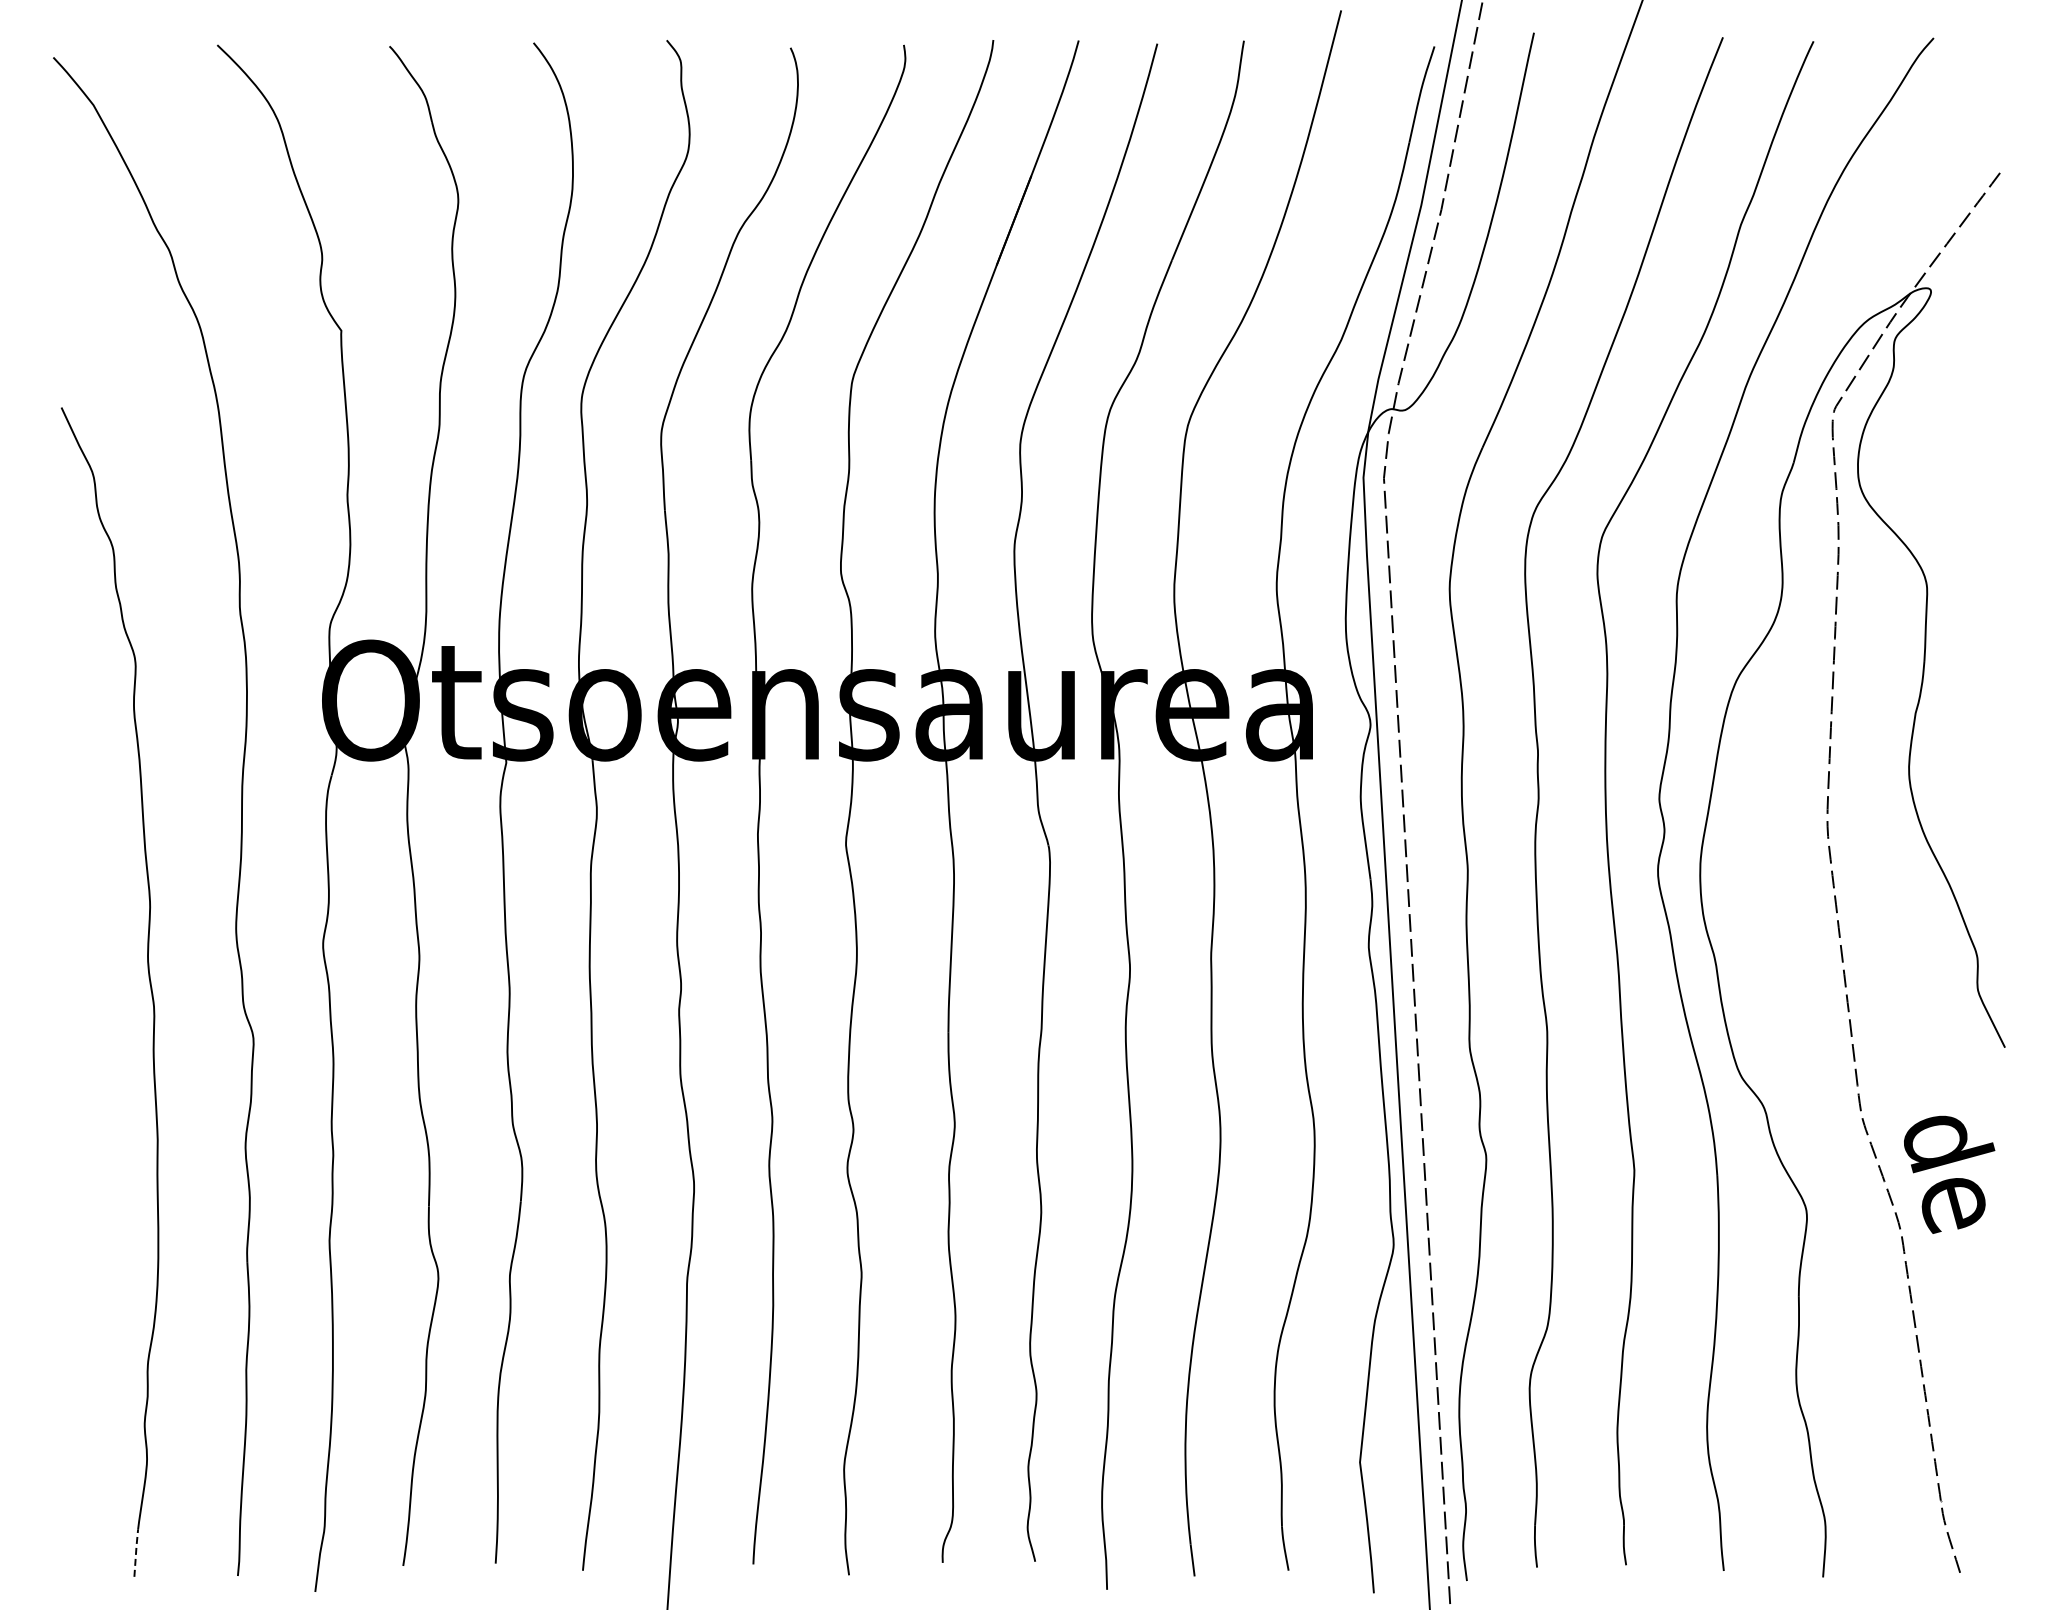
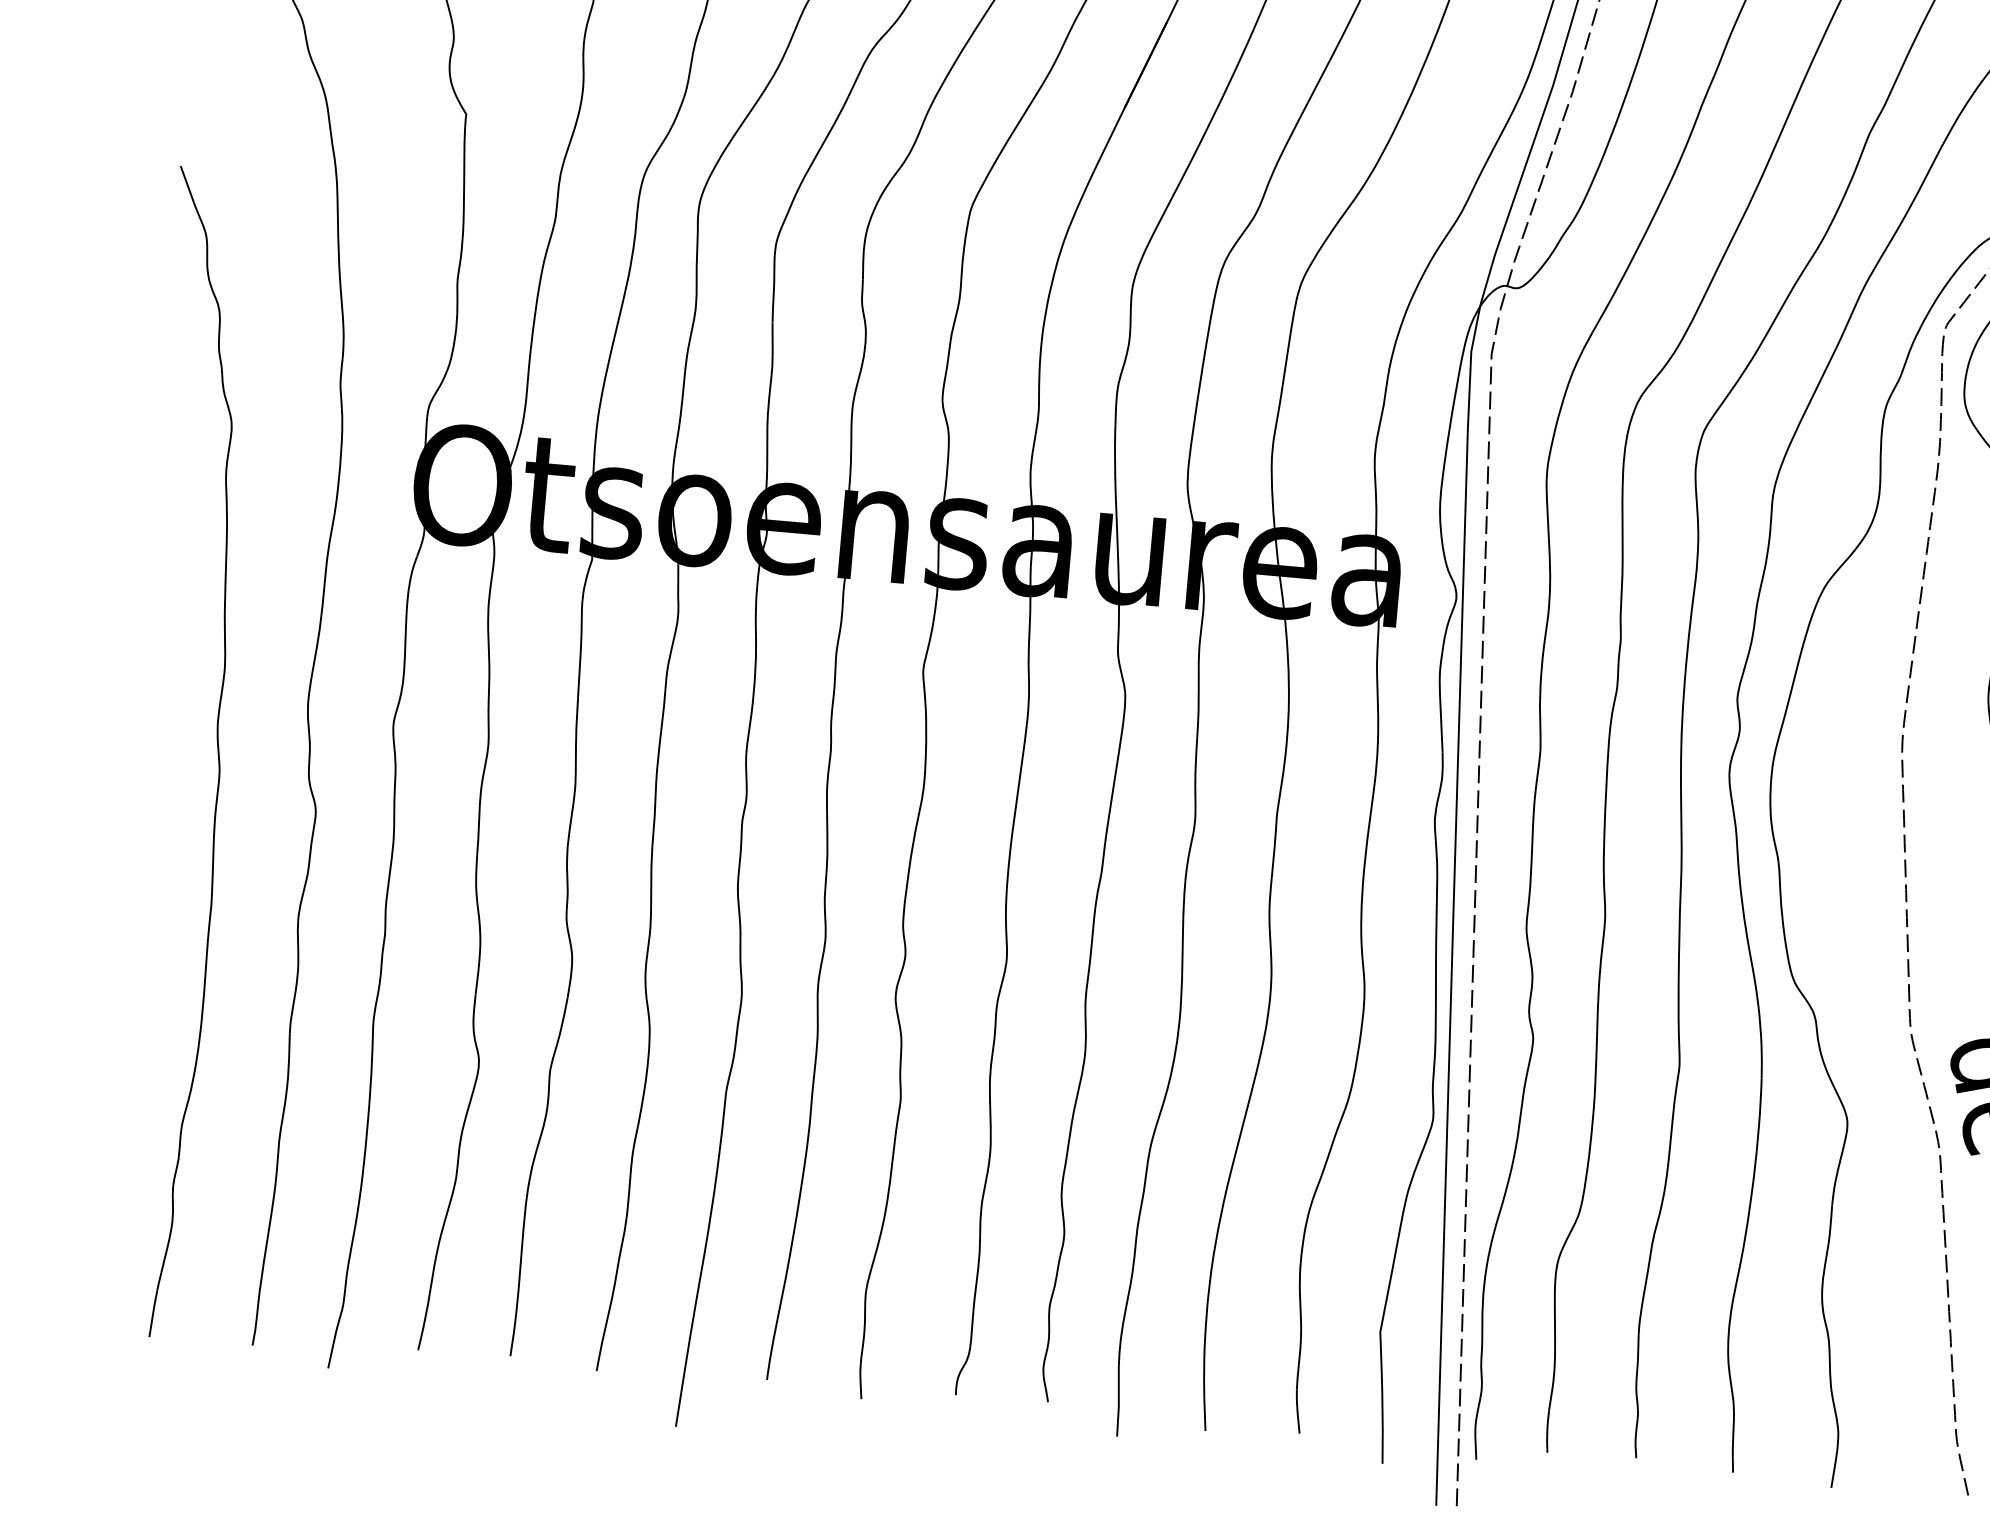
line: (136, 1552) -> (153, 1313), dashed -> solid

